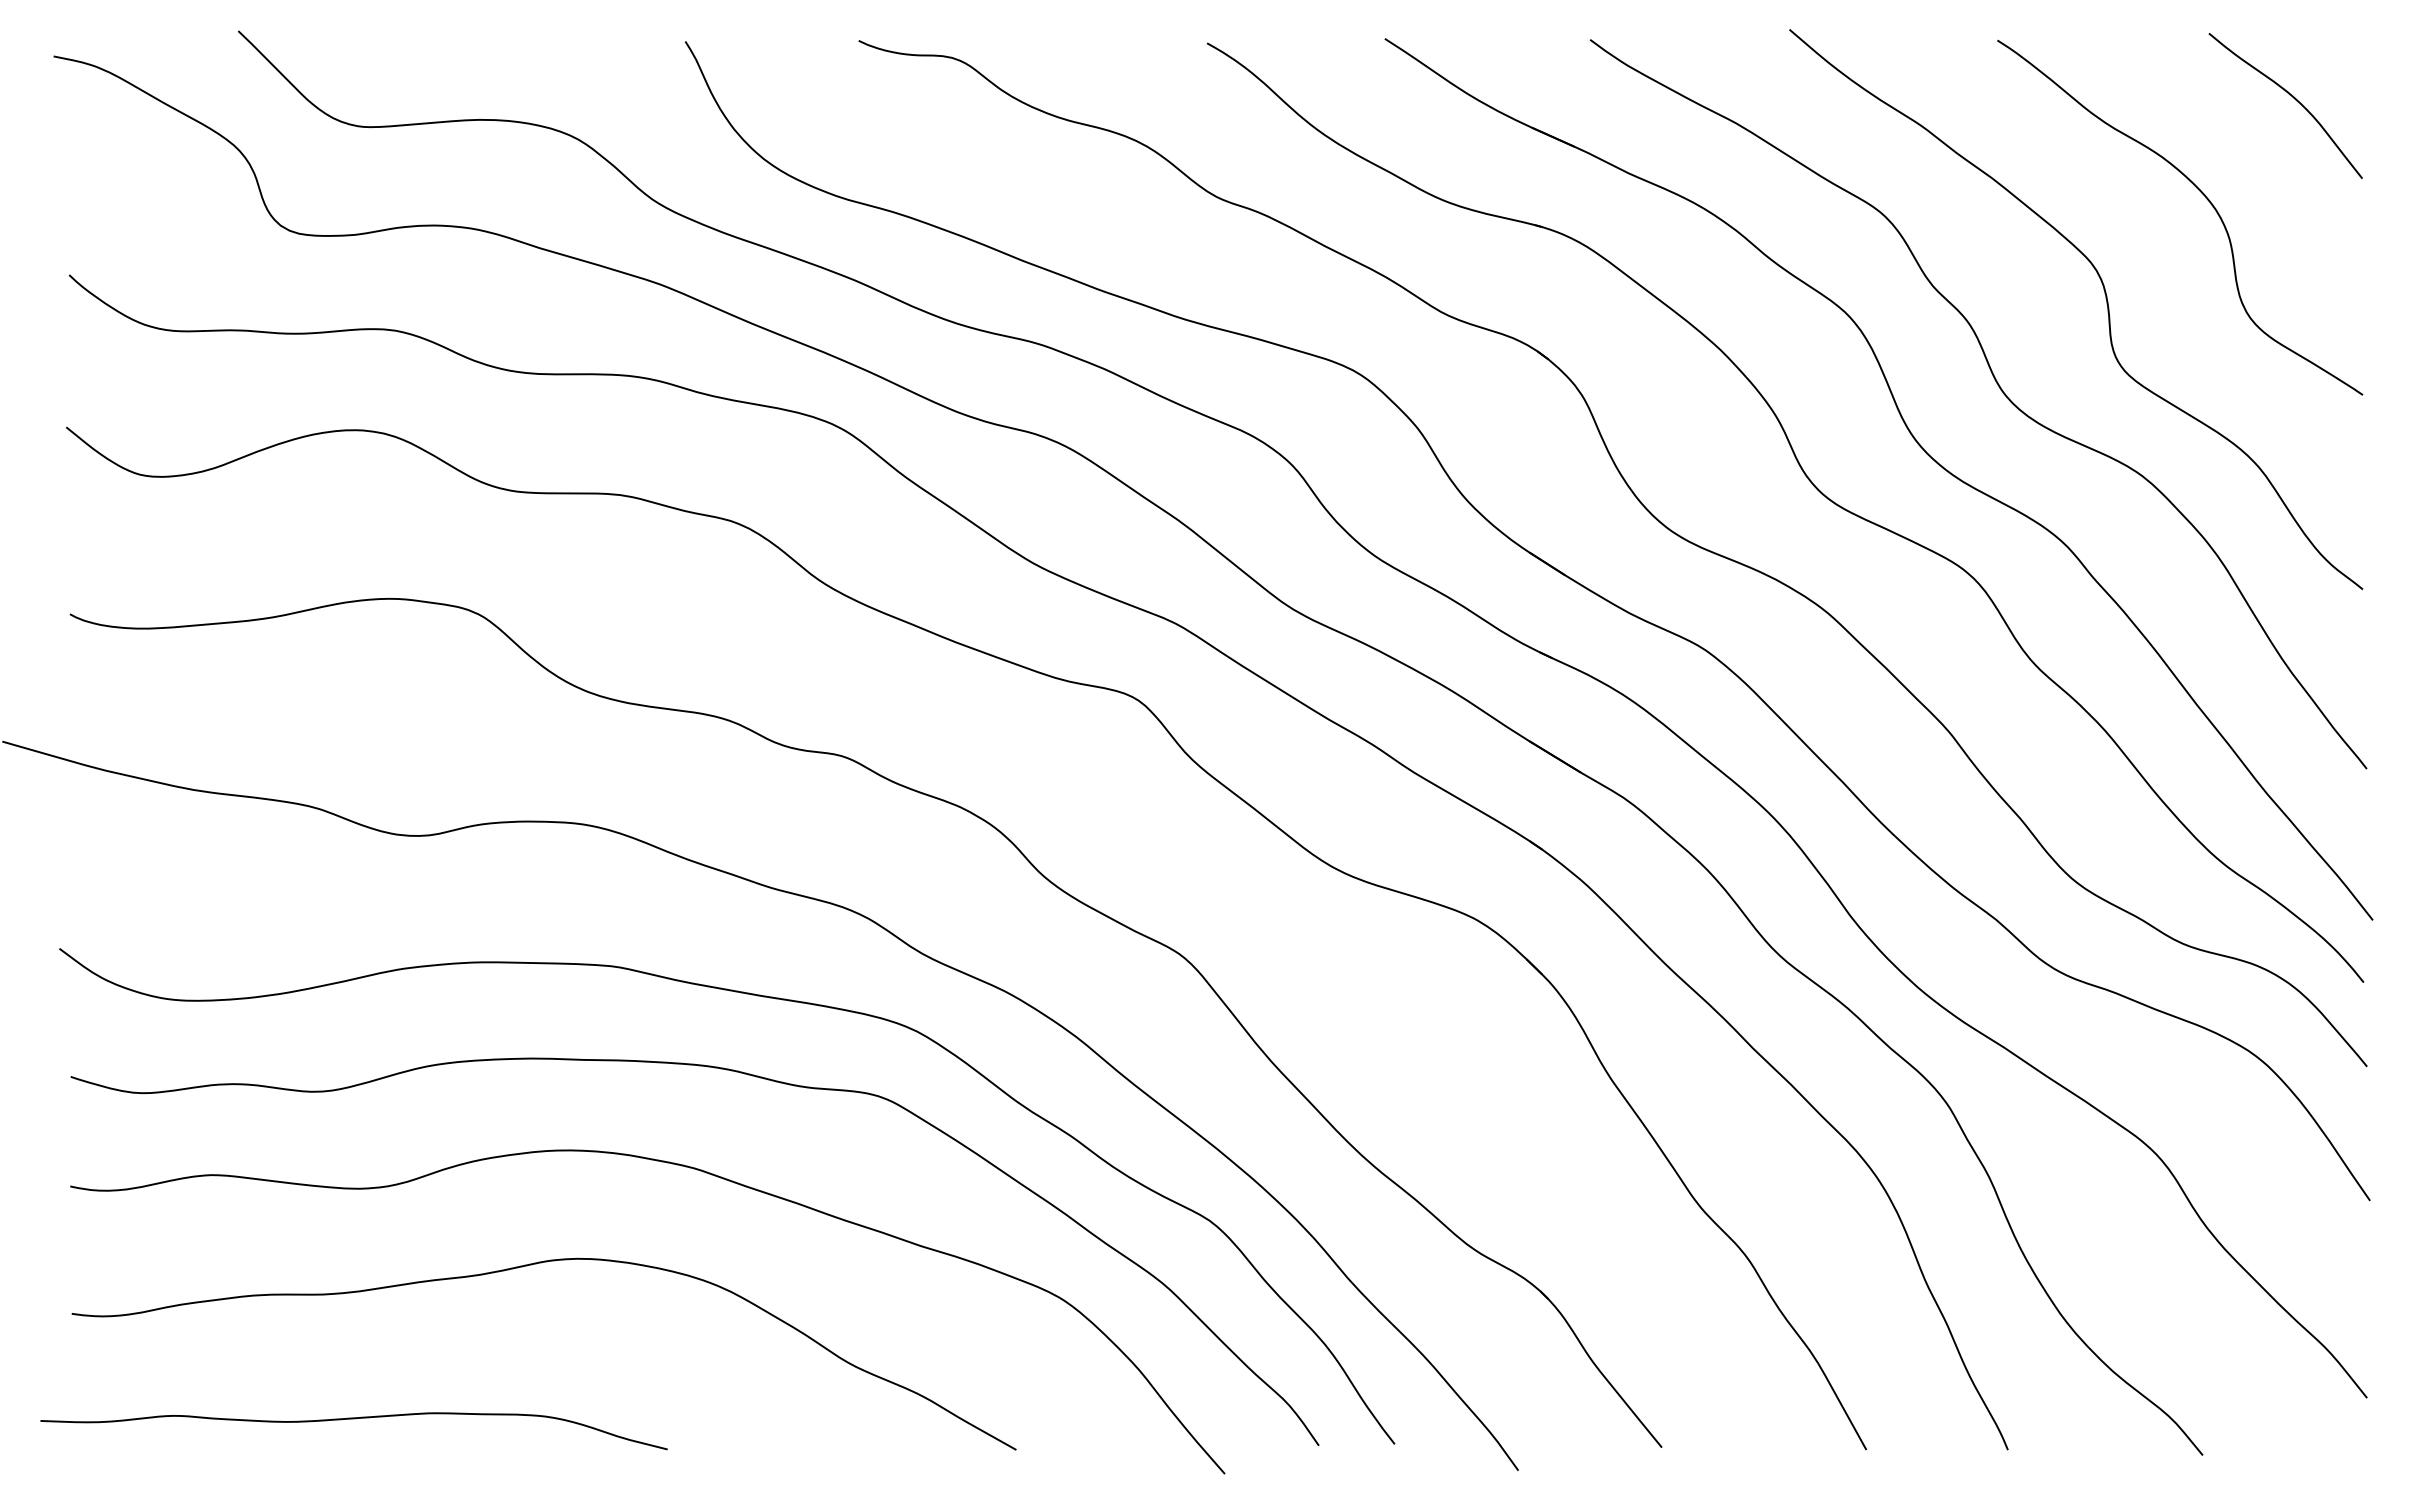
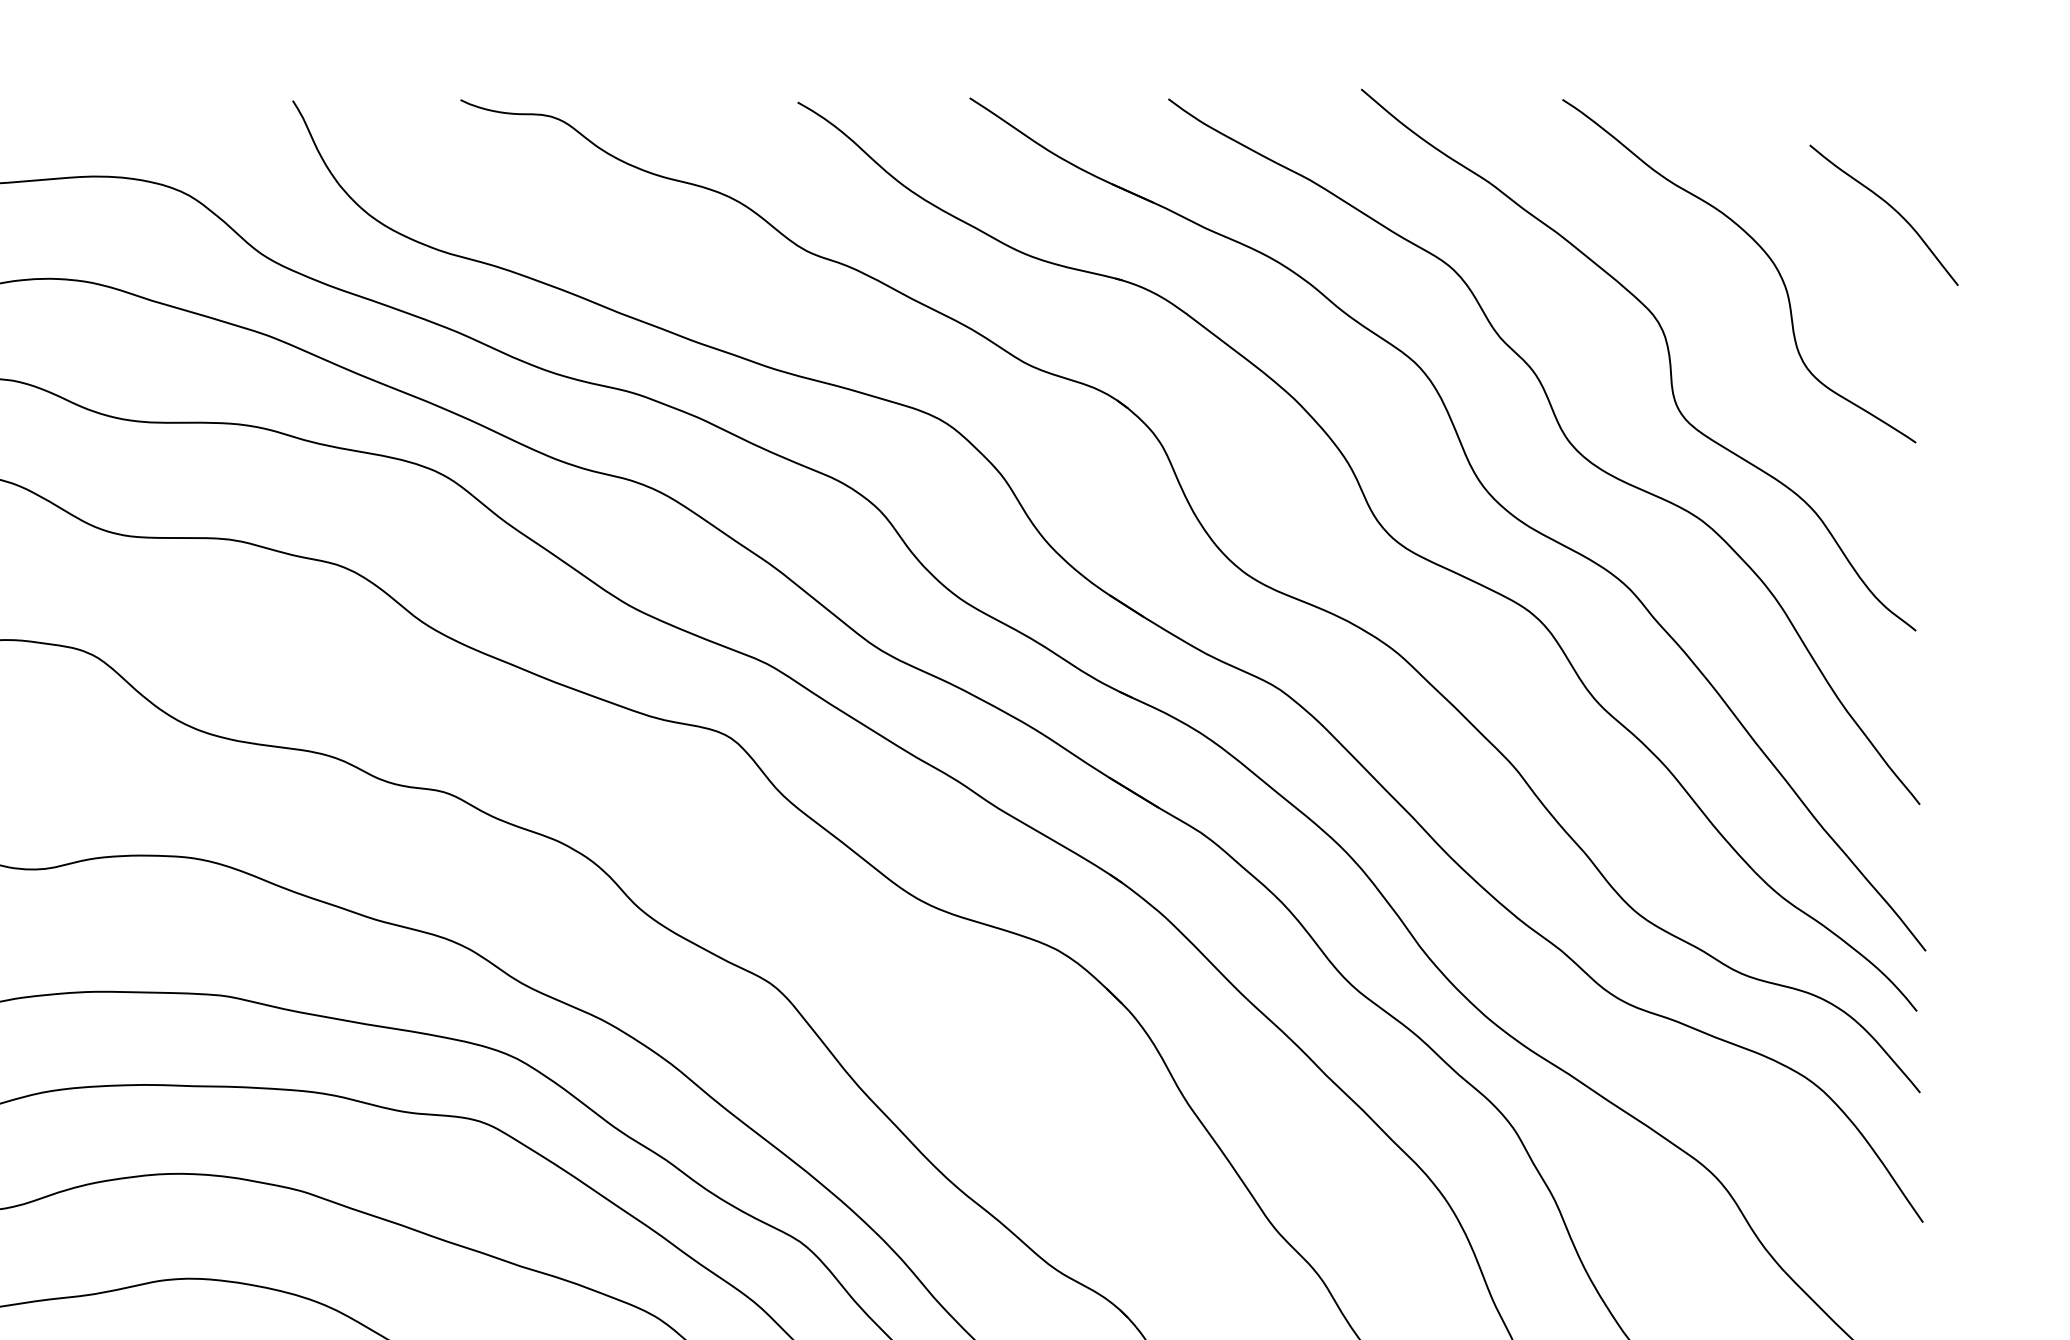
curve: (2292, 97) -> (1890, 207), moved

